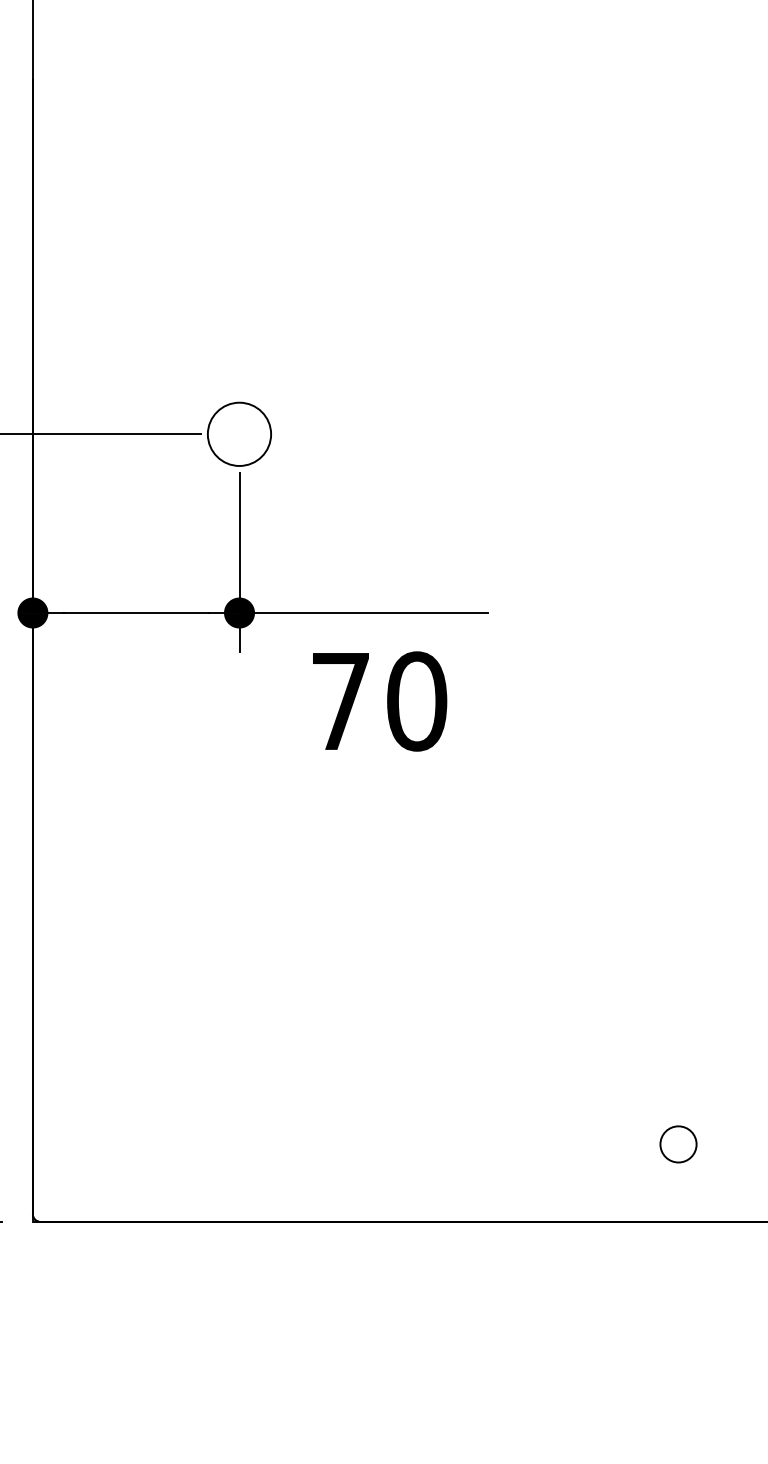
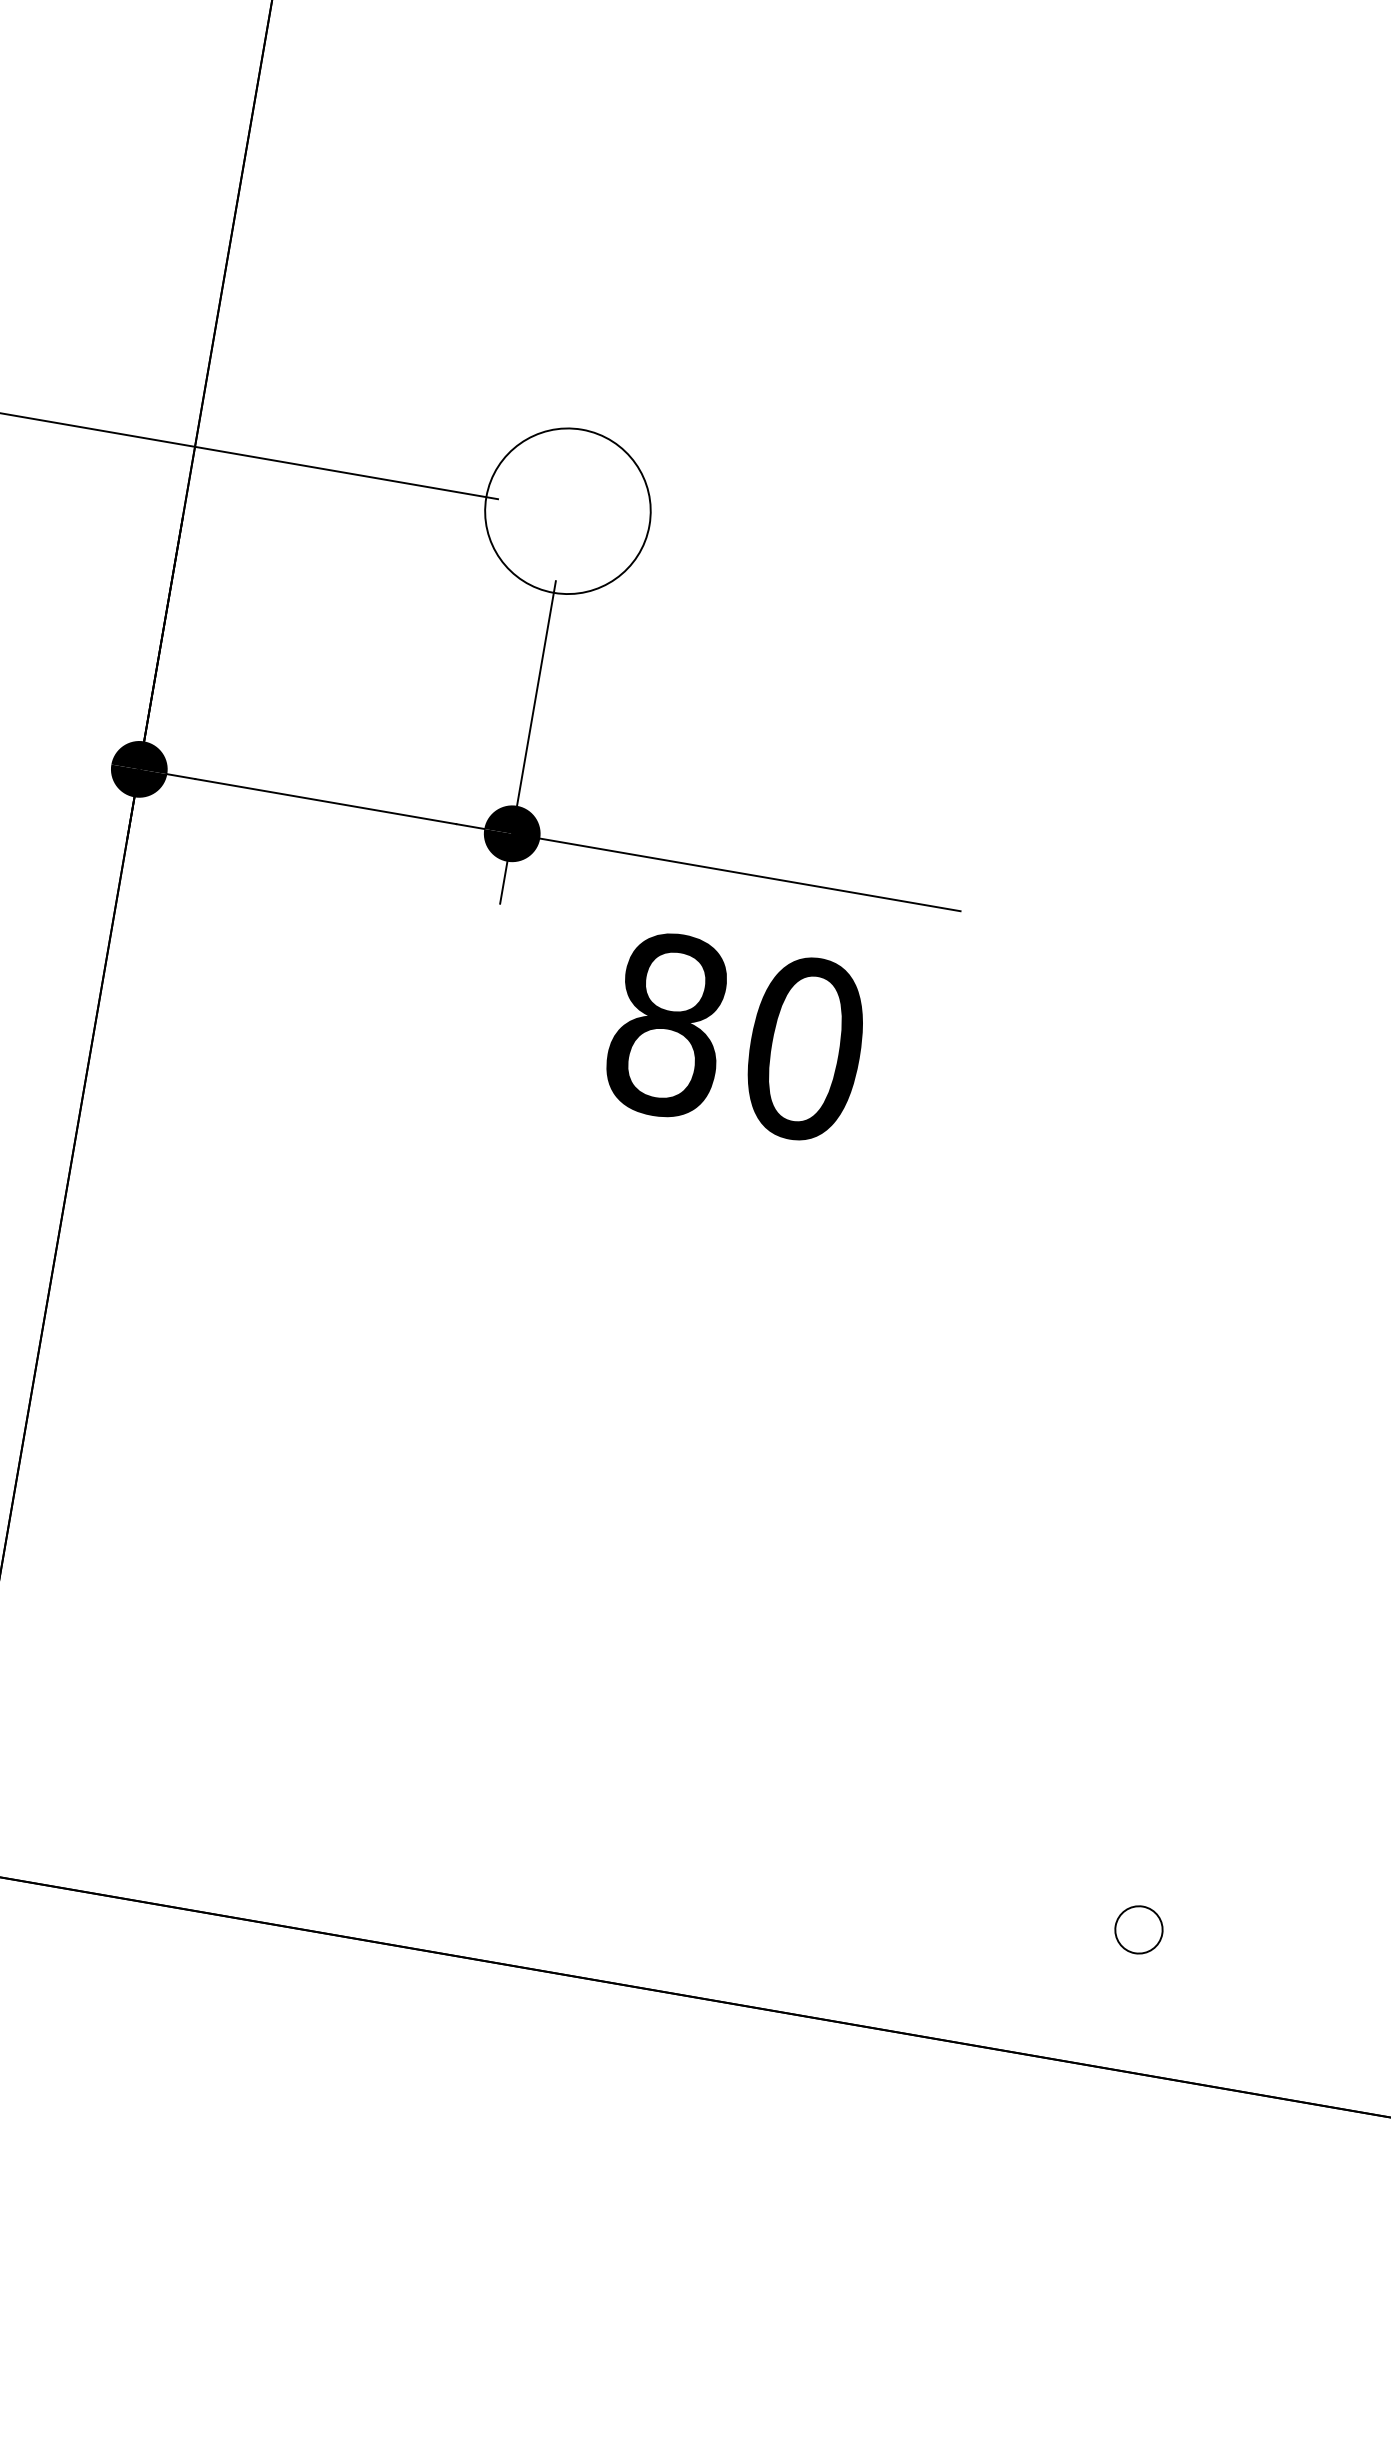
circle: (239, 434) -> (567, 511), size x1.43
text: (340, 701) -> (666, 1024), 70 -> 80
circle: (678, 1144) -> (1138, 1930), size x0.71

